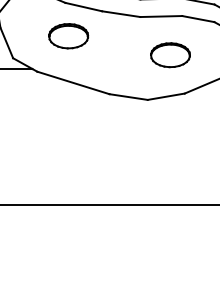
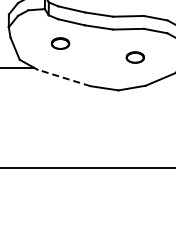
part: (68, 36) -> (60, 43), size x0.6
part: (170, 55) -> (135, 57), size x0.6
line: (72, 82) -> (63, 77), solid -> dashed

